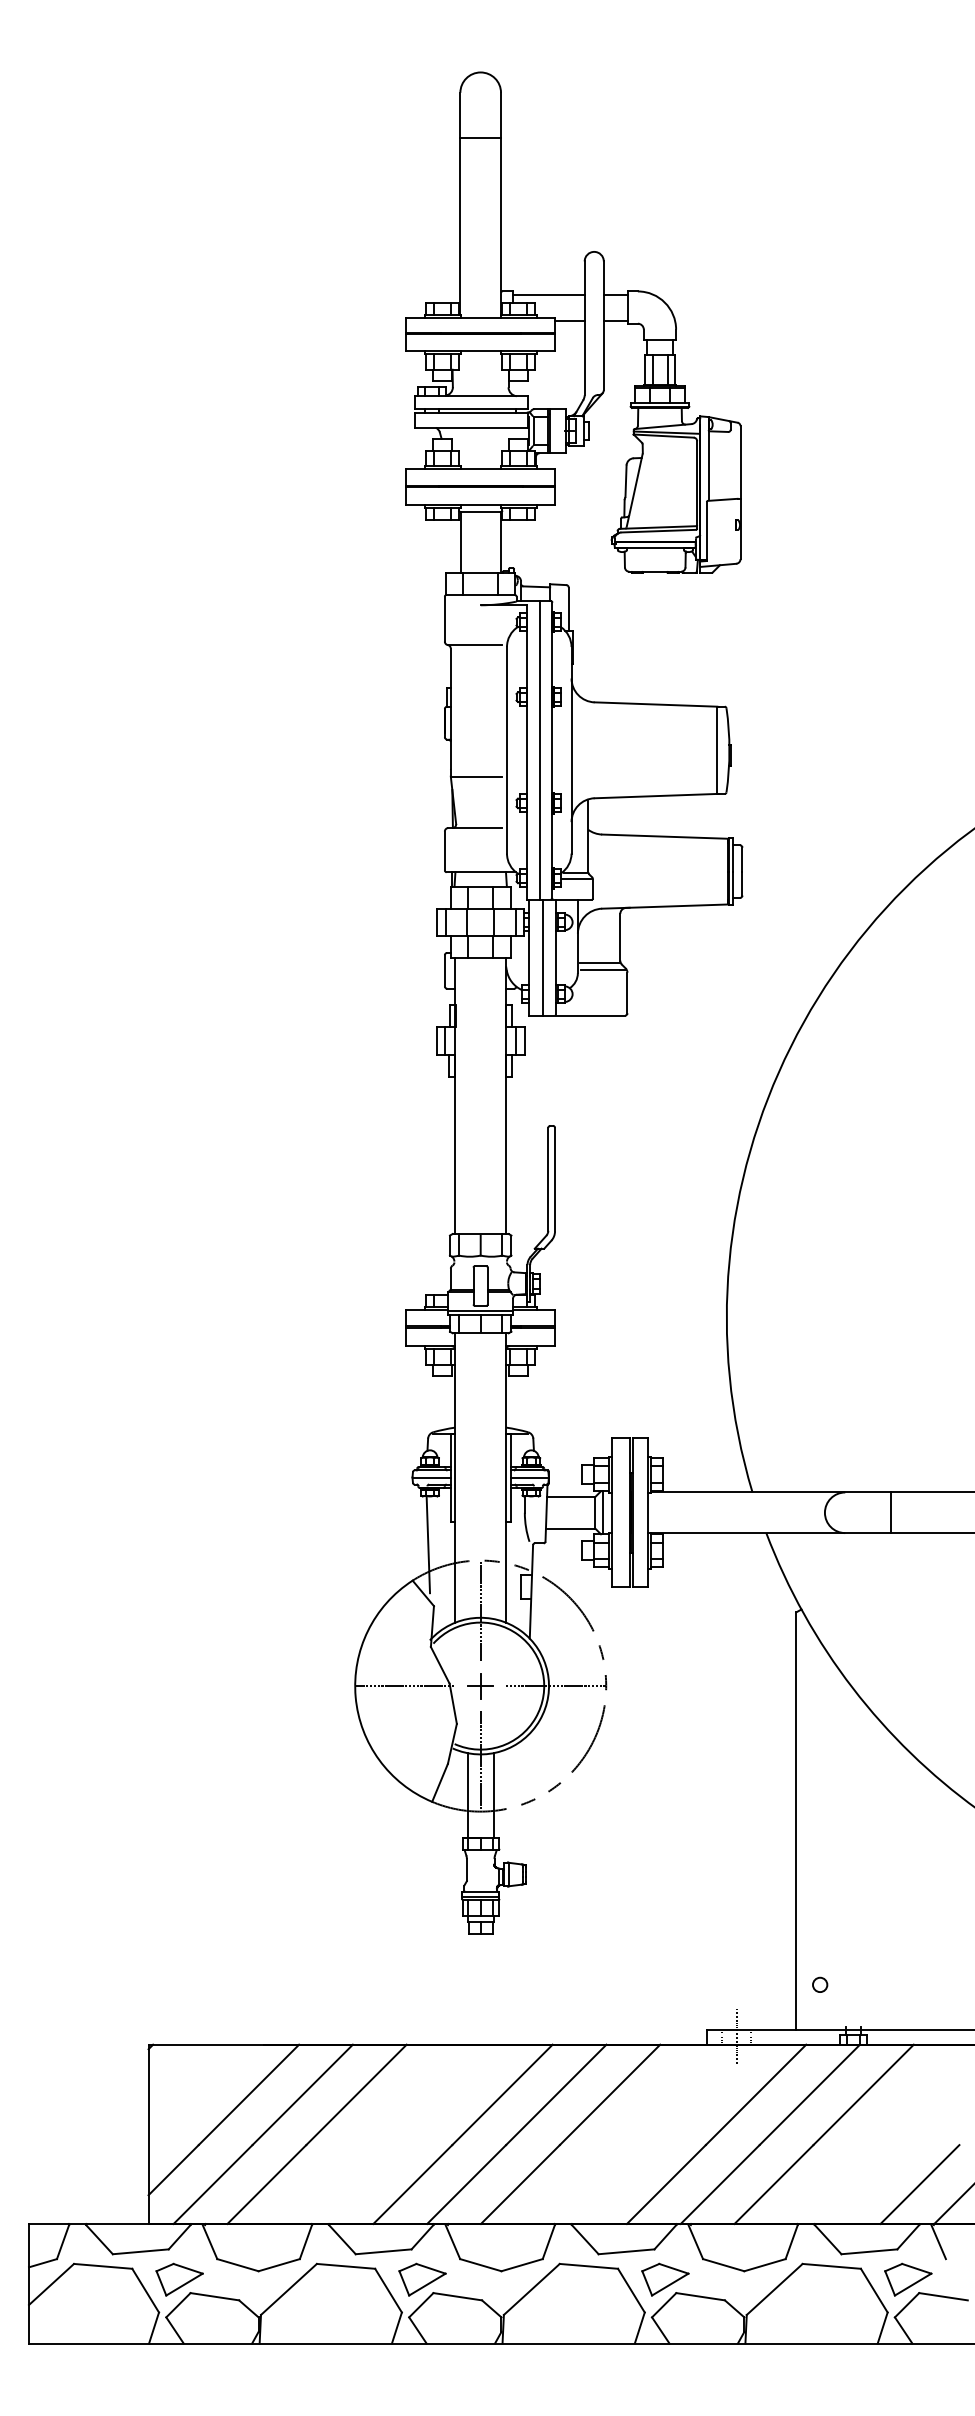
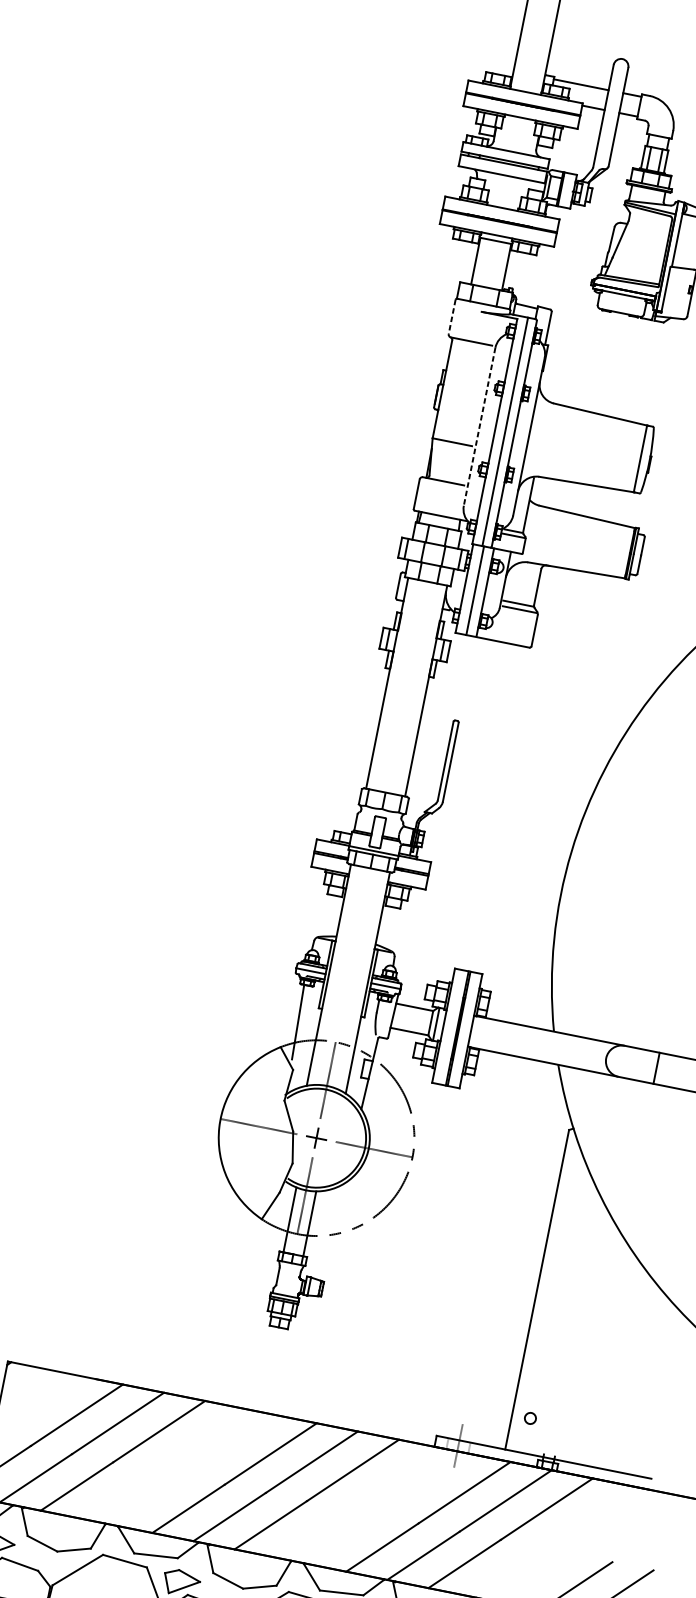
line: (444, 619) -> (451, 317), solid -> dashed
line: (507, 750) -> (479, 426), solid -> dashed

